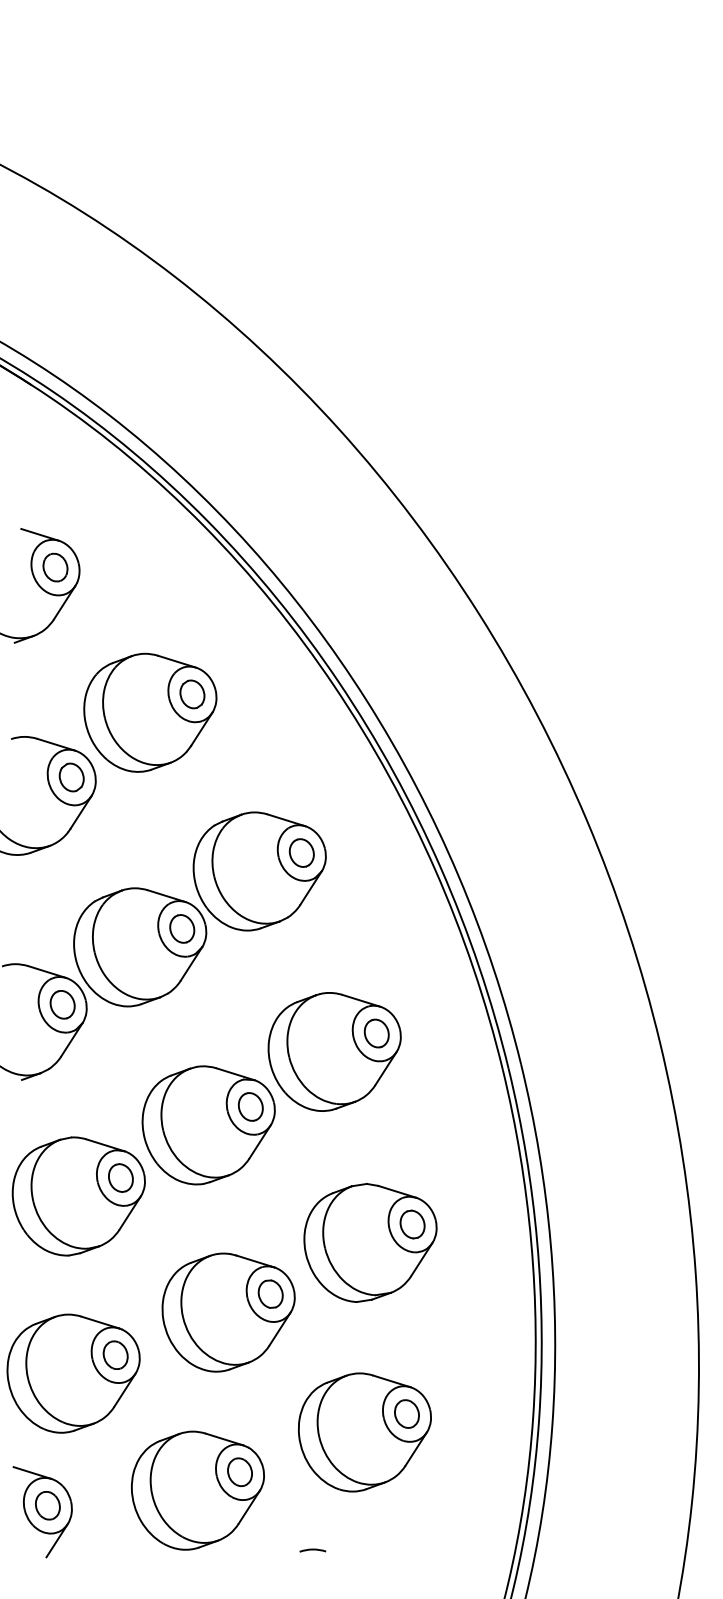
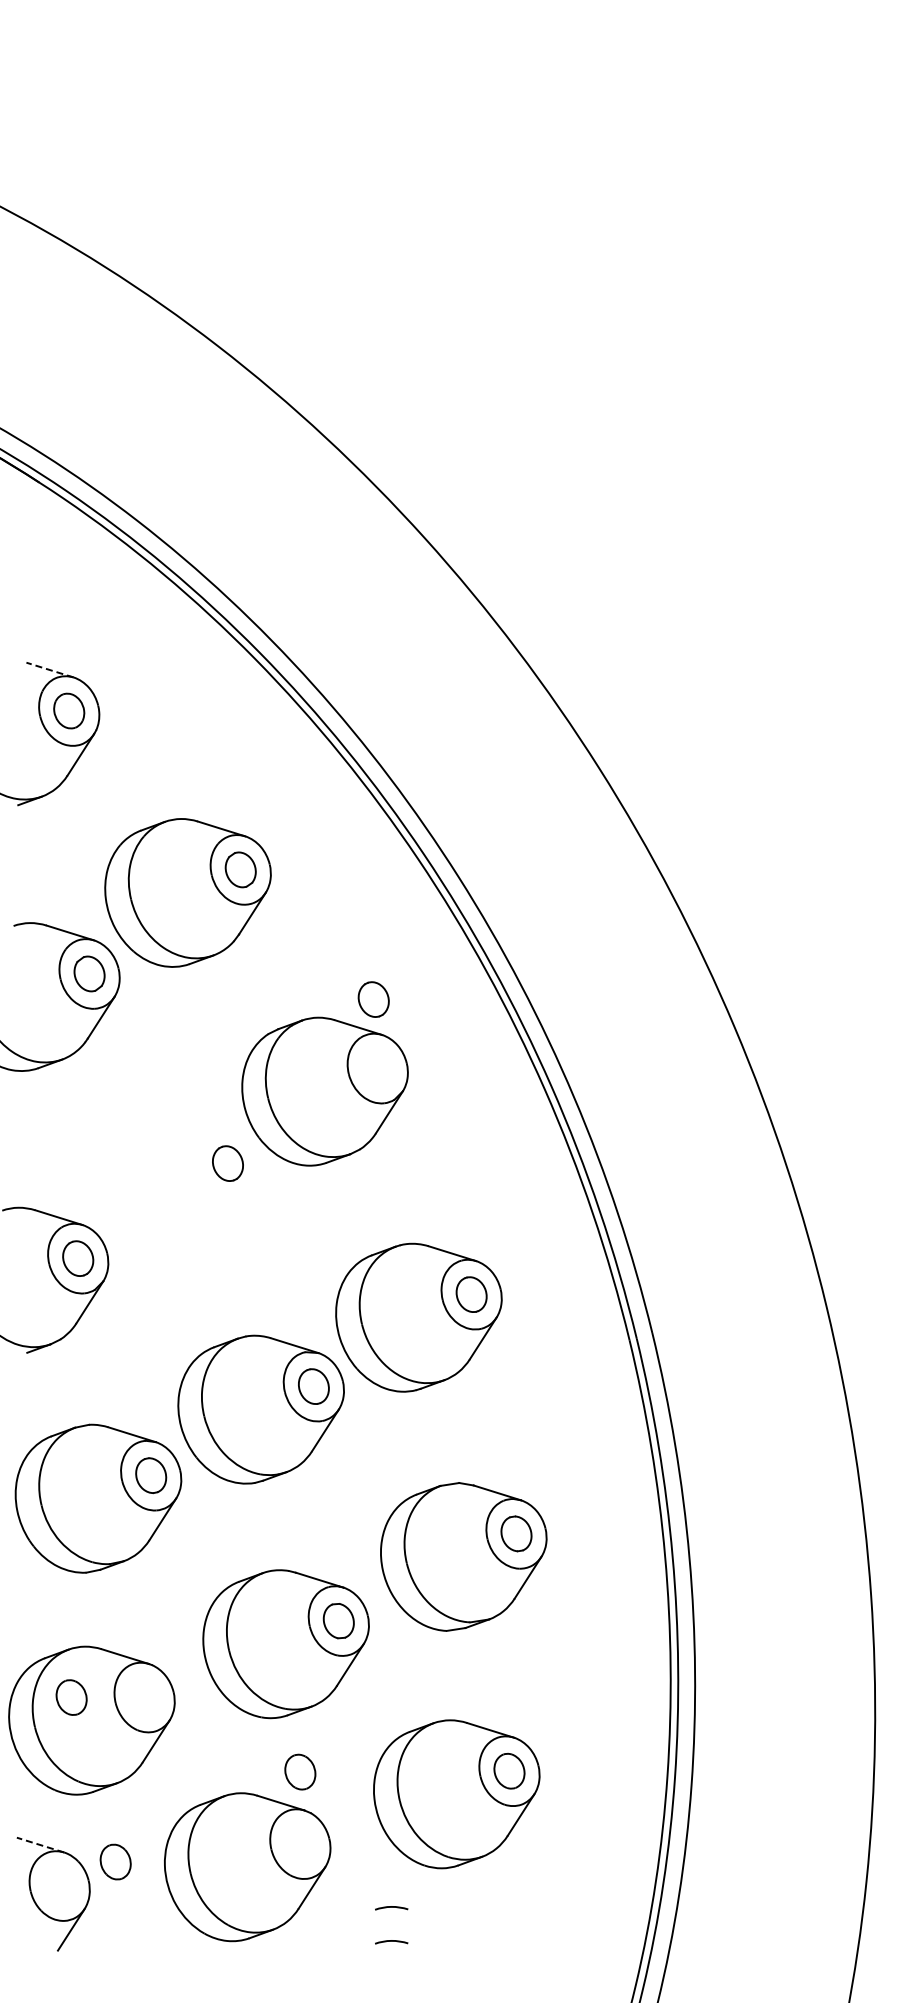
line: (40, 535) -> (50, 670), solid -> dashed
part: (301, 852) -> (373, 999), moved
part: (140, 947) -> (175, 1186), removed
part: (115, 1355) -> (71, 1697), moved
part: (240, 1471) -> (300, 1771), moved
line: (32, 1473) -> (40, 1845), solid -> dashed
part: (47, 1505) -> (115, 1861), moved
curve: (312, 1522) -> (391, 1907), added

